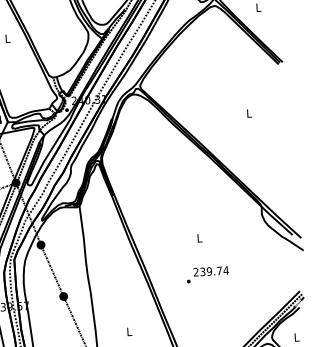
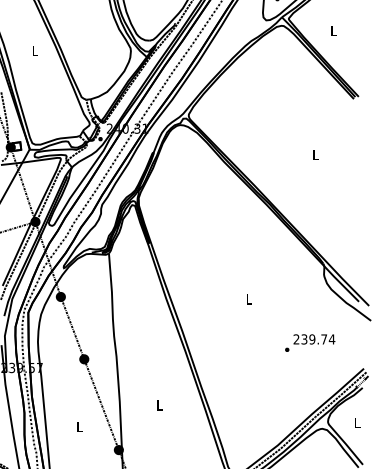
text: (208, 274) -> (310, 342), moved

